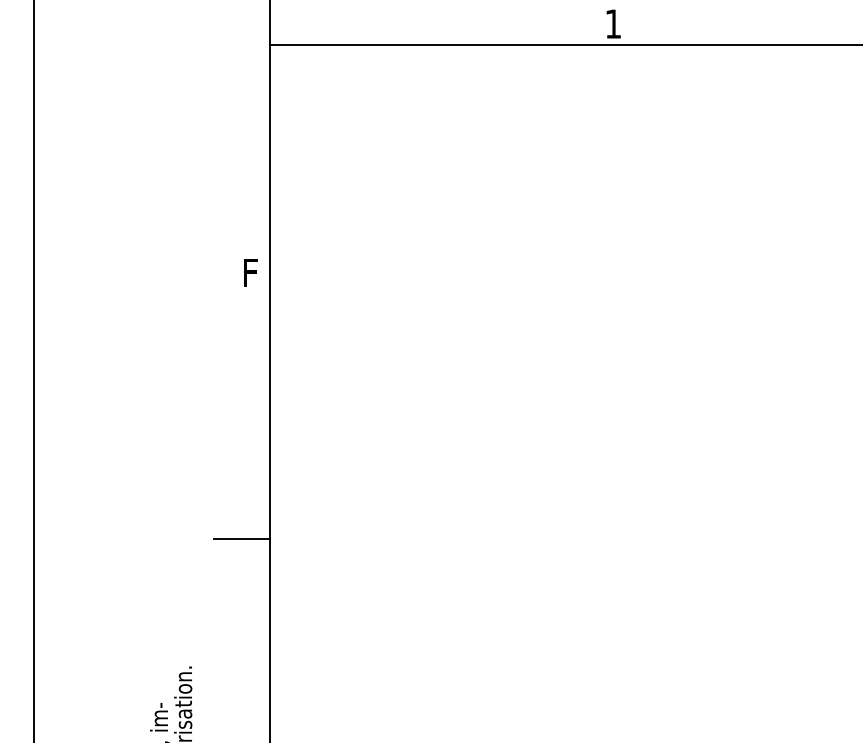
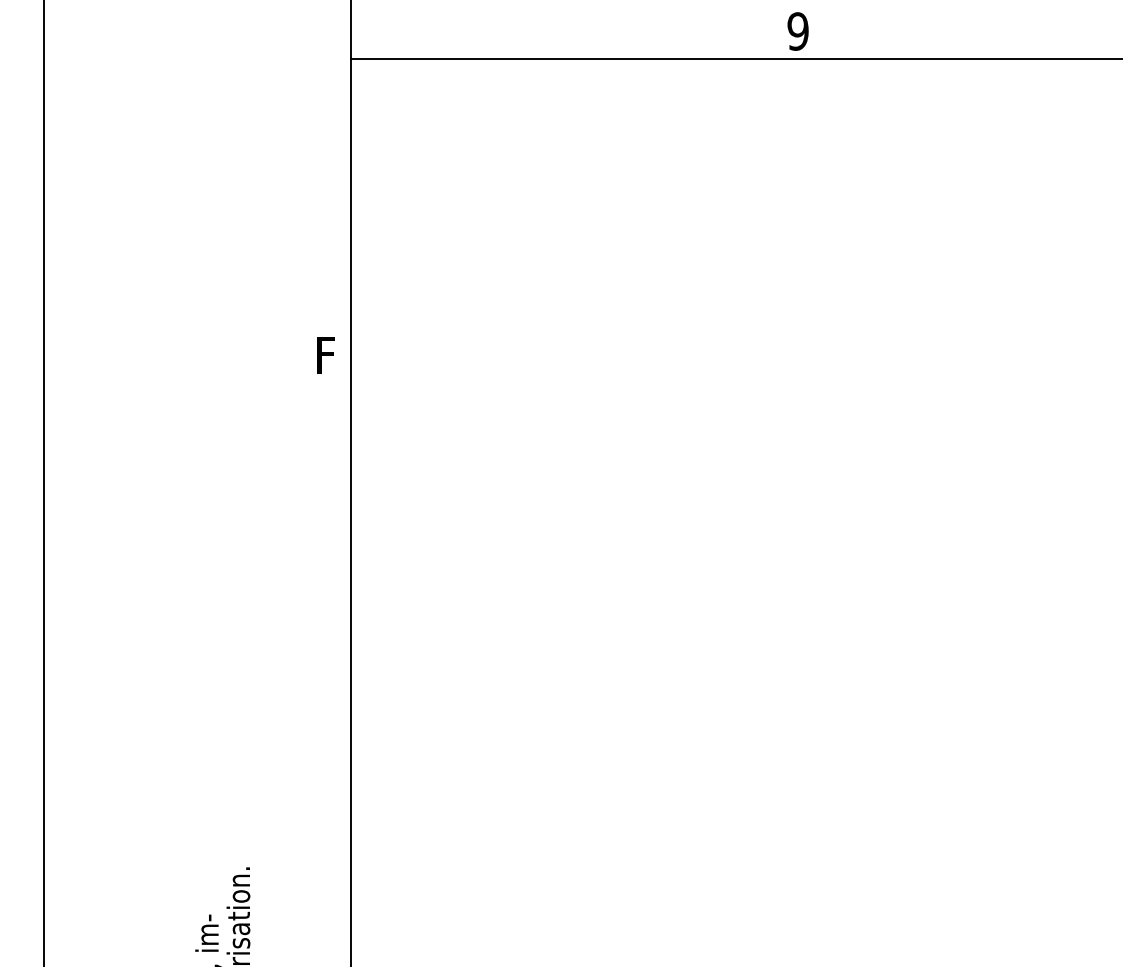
text: (613, 23) -> (798, 30), 1 -> 9
line: (241, 539) -> (314, 702), removed

